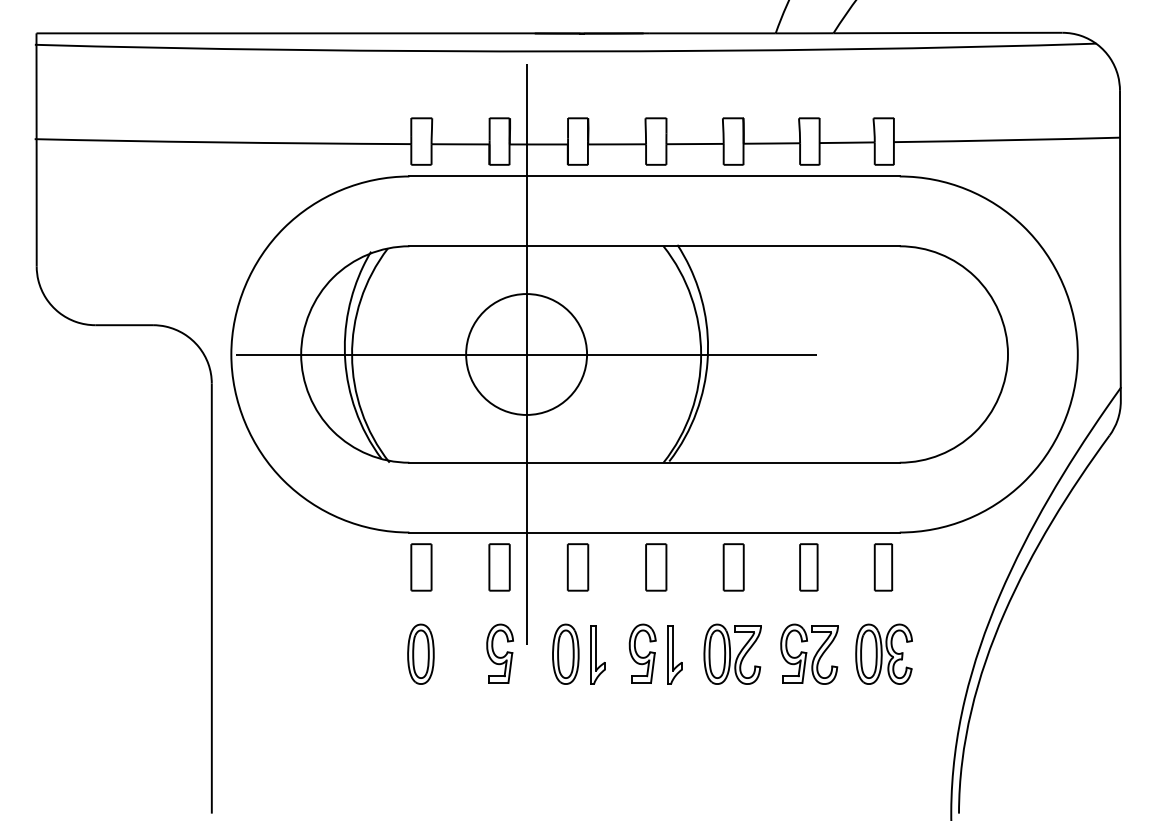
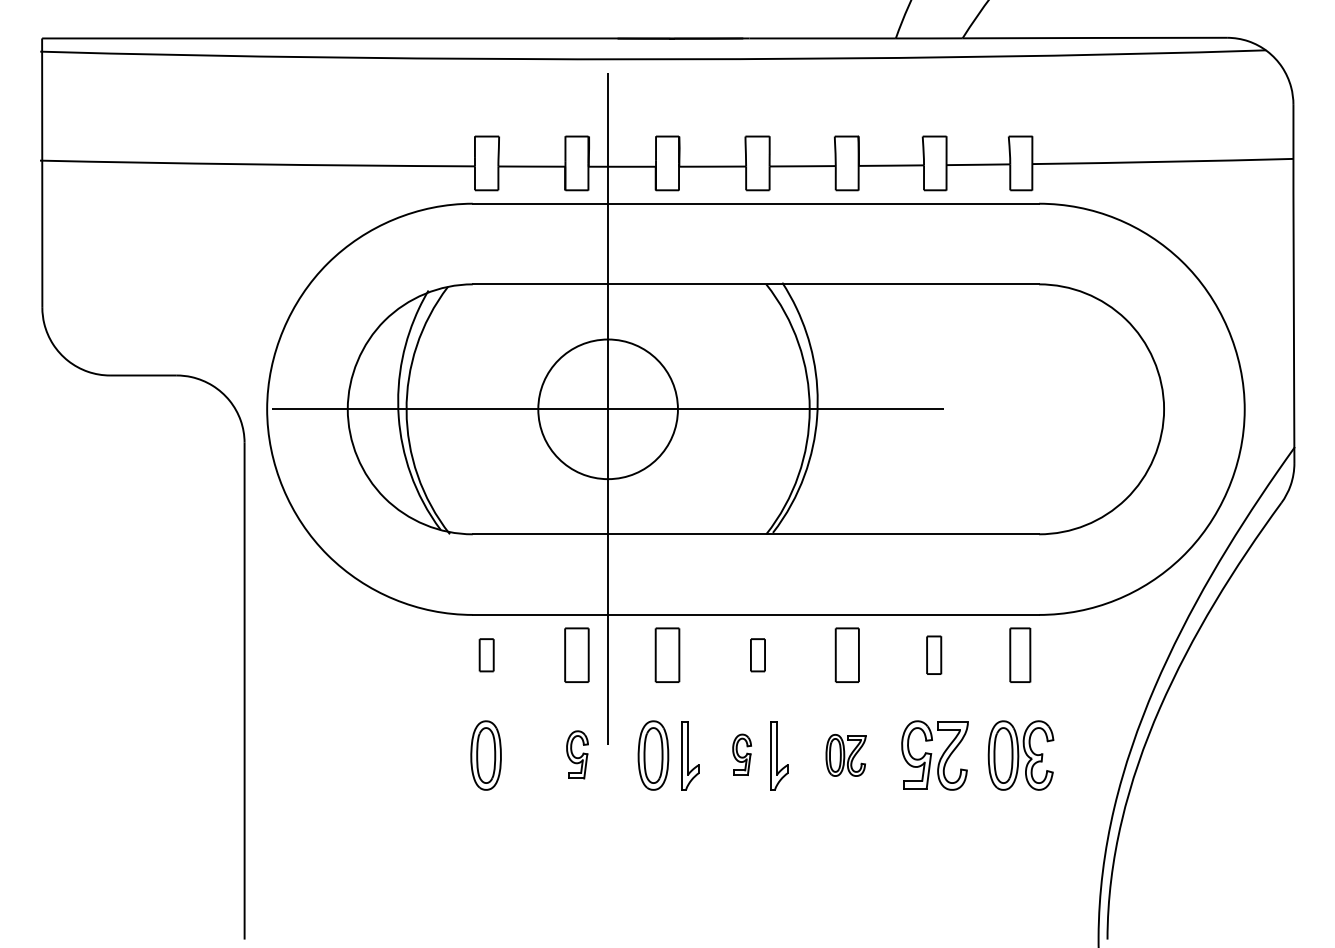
part: (421, 567) -> (486, 655), size x0.6
part: (656, 567) -> (758, 655), size x0.6
part: (808, 567) -> (933, 655), size x0.7
part: (499, 653) -> (576, 754), size x0.7
part: (642, 653) -> (741, 754), size x0.6
part: (732, 653) -> (845, 754), size x0.6

